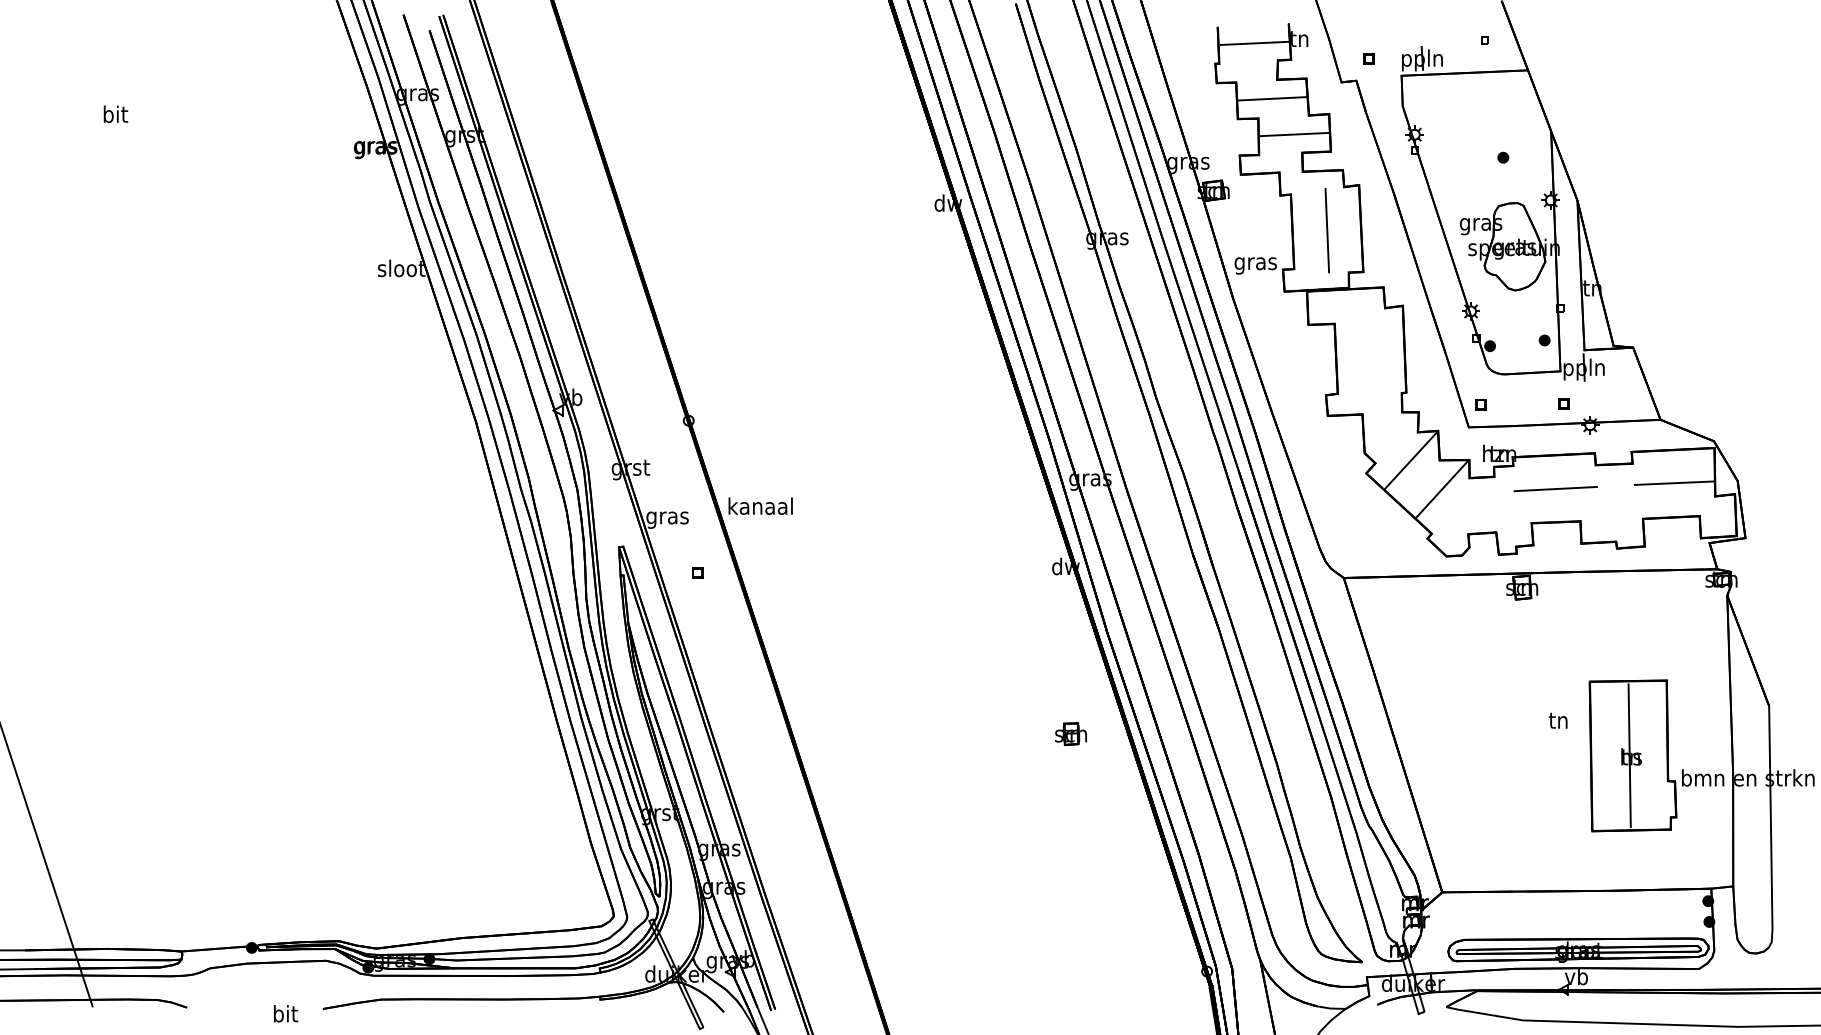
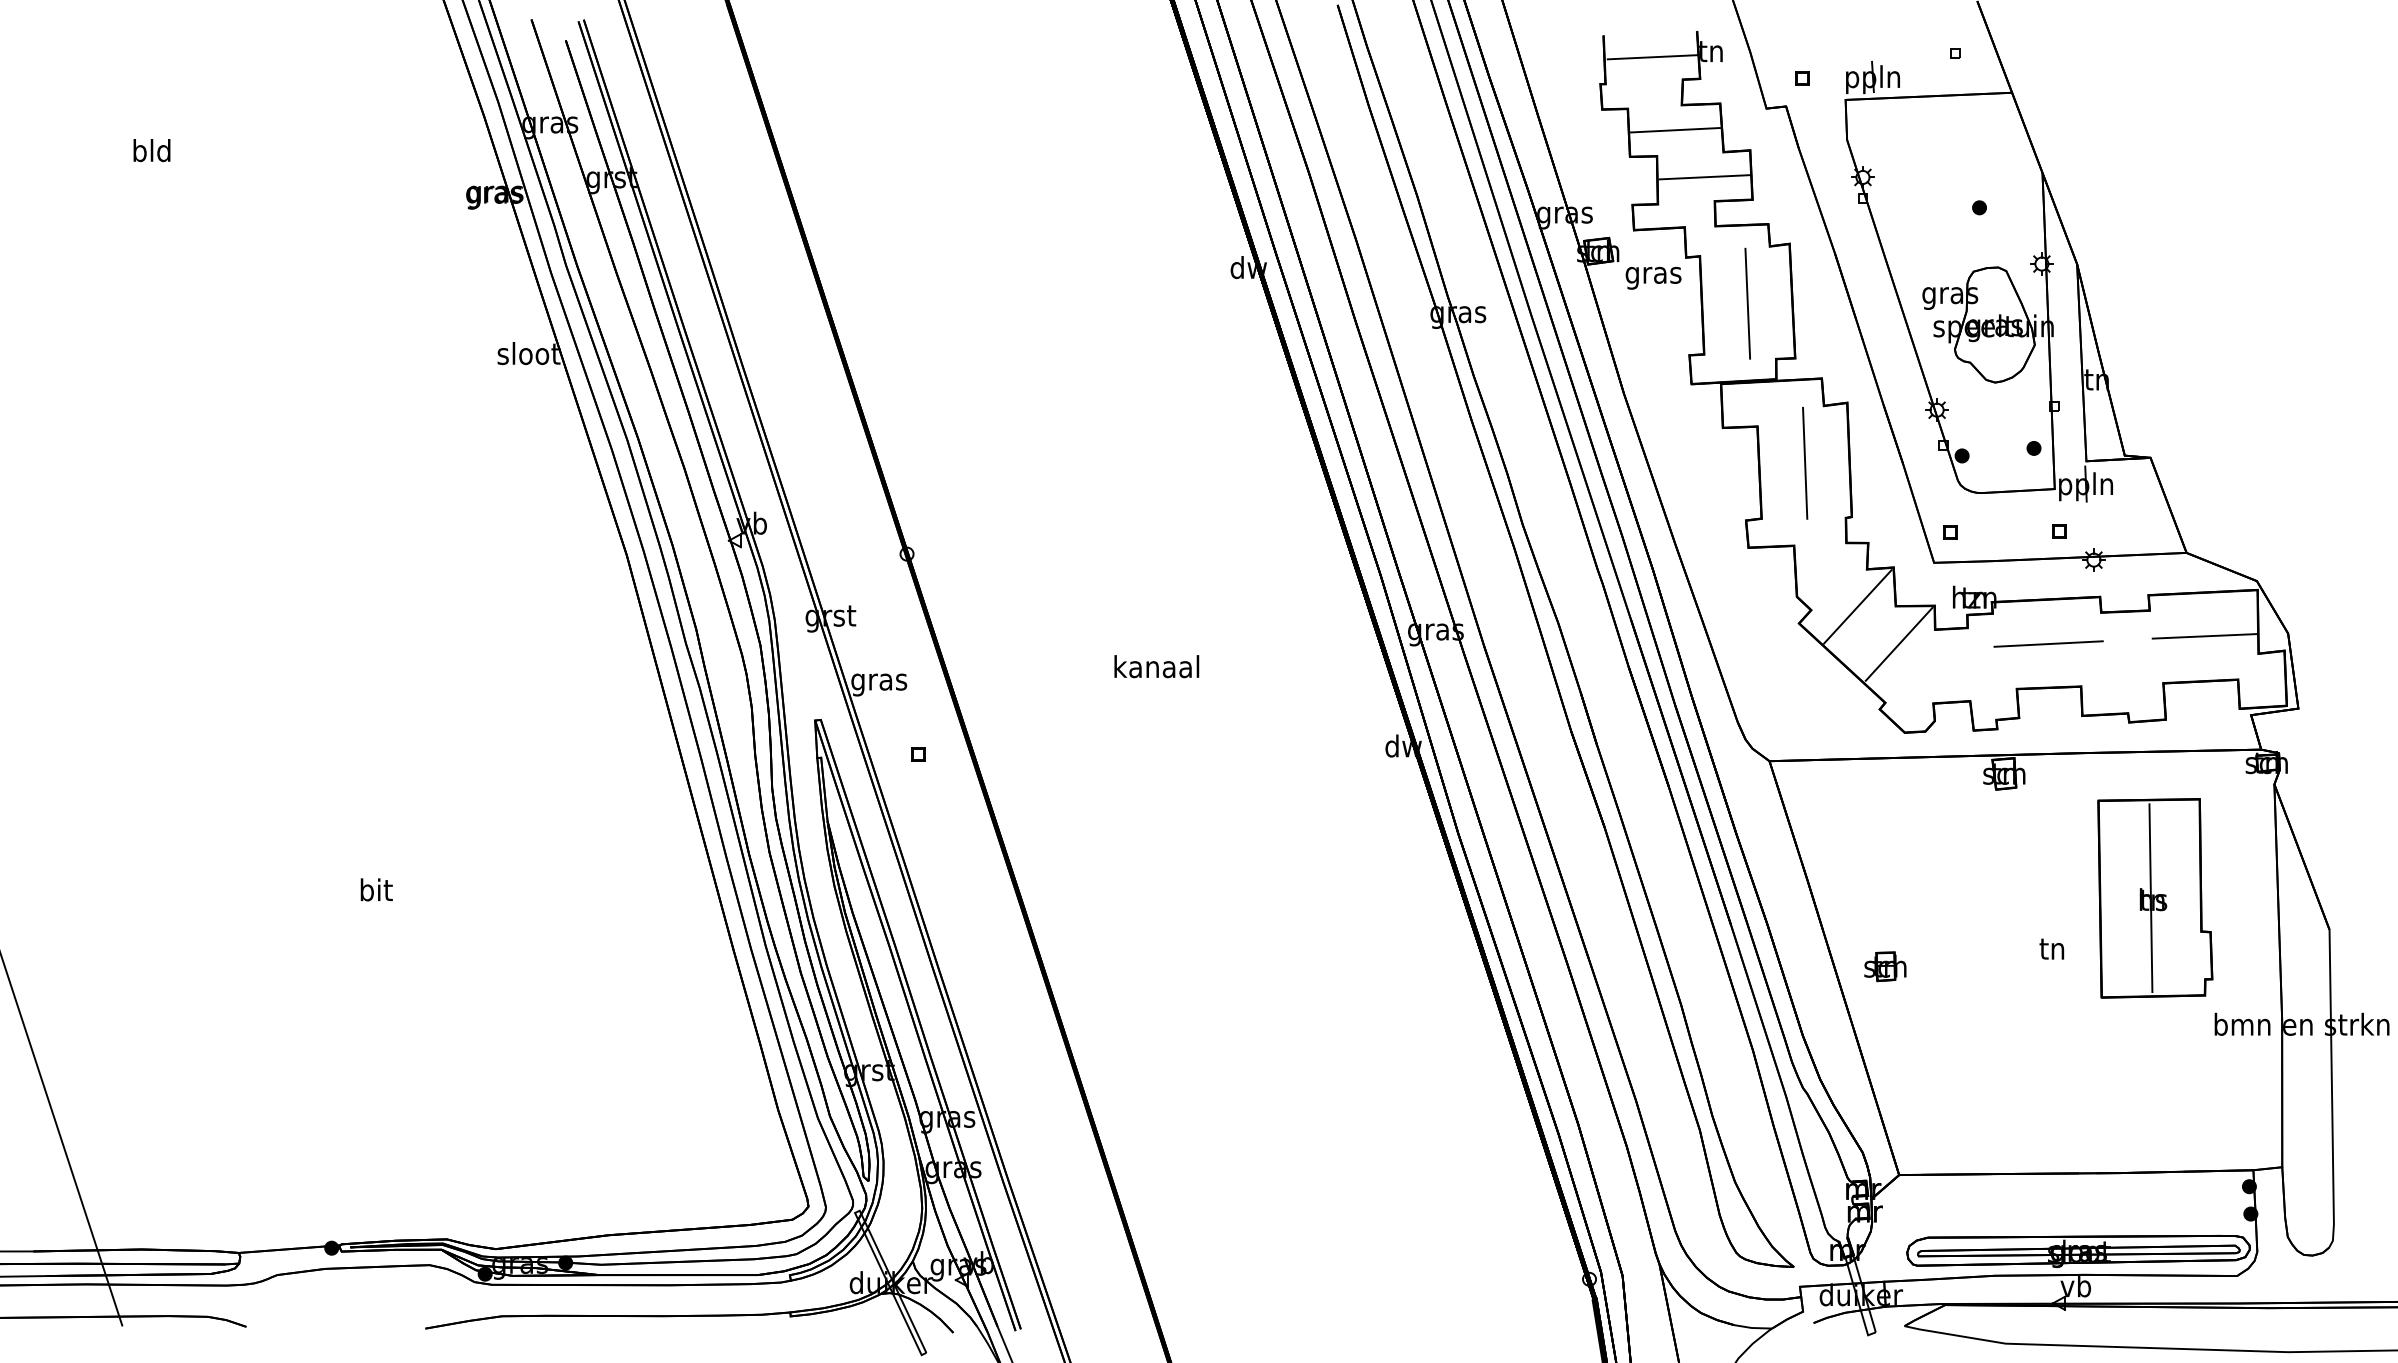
text: (114, 114) -> (151, 150), bit -> bld
text: (1255, 265) -> (1653, 277), moved
line: (1371, 351) -> (1805, 462), added
text: (760, 506) -> (1156, 666), moved
part: (1071, 733) -> (1885, 966), moved
part: (1633, 755) -> (2155, 898), moved
text: (285, 1013) -> (376, 889), moved

